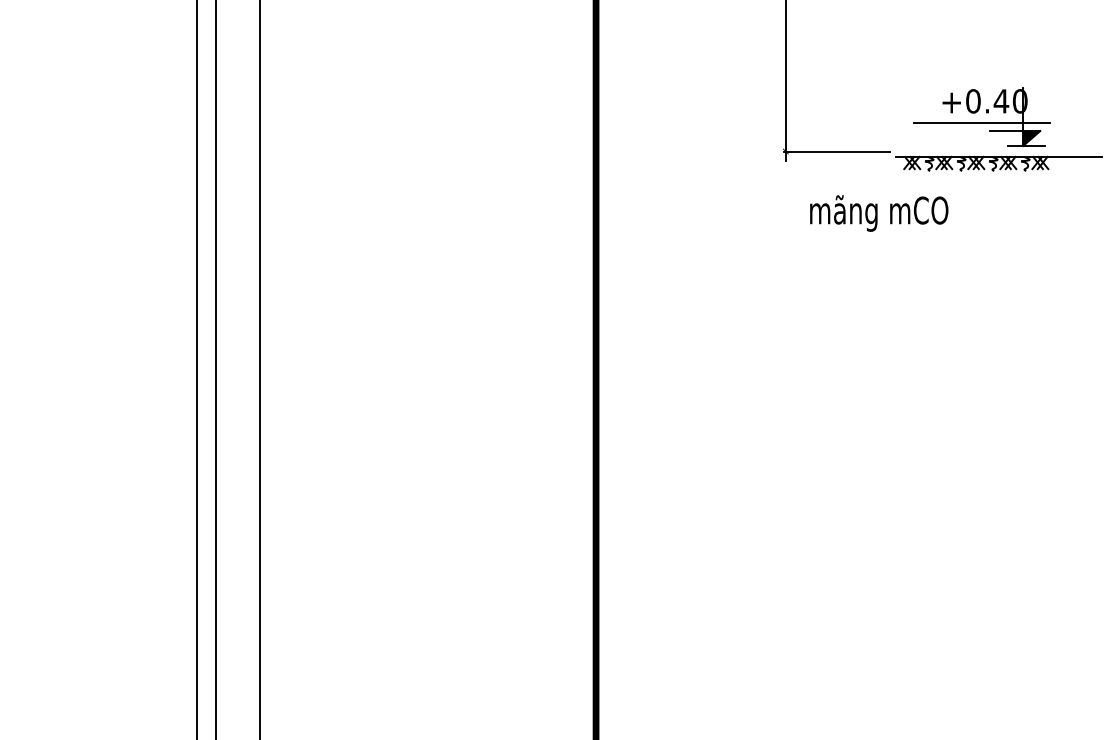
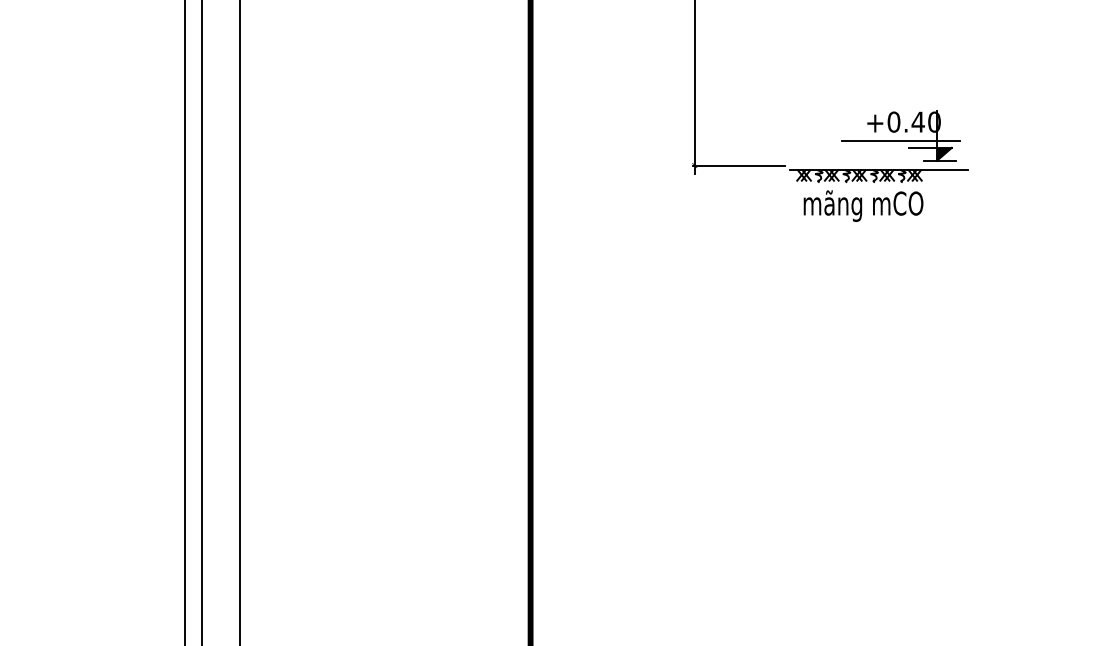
part: (980, 116) -> (900, 135), moved
text: (879, 212) -> (863, 205), moved

